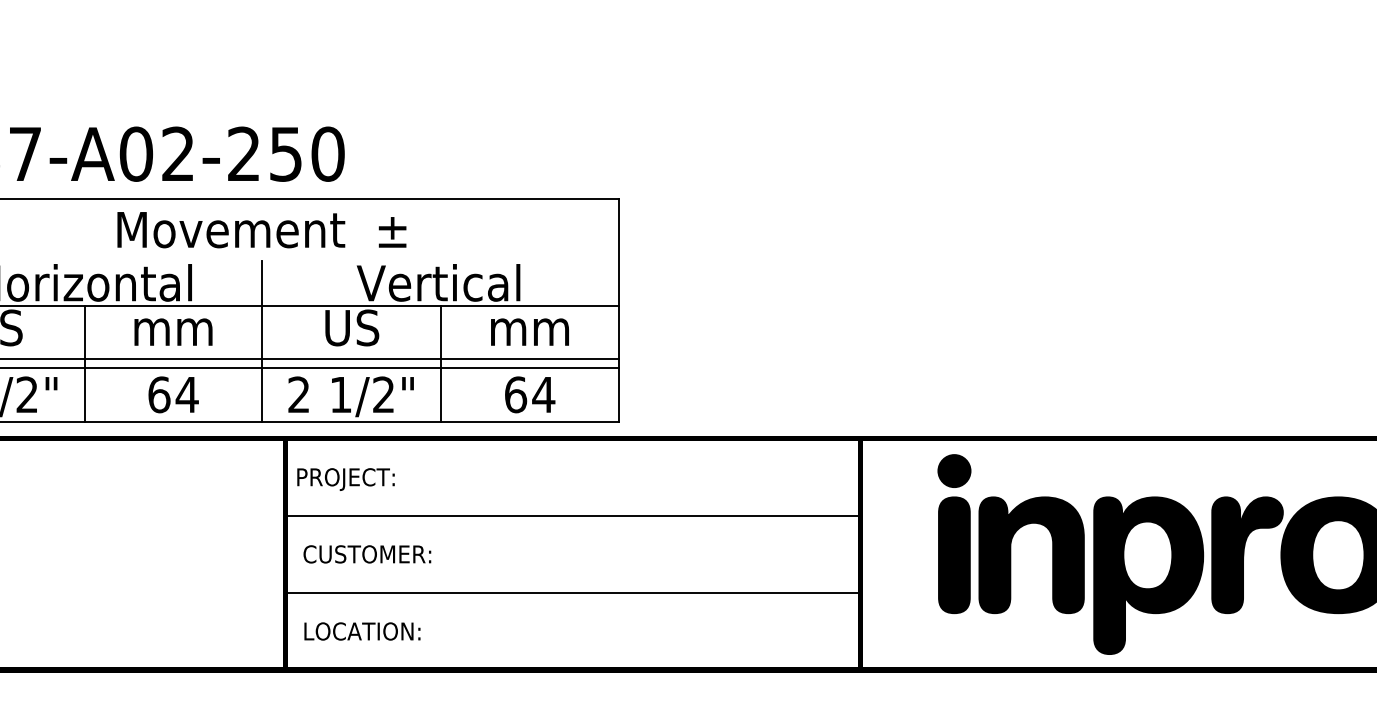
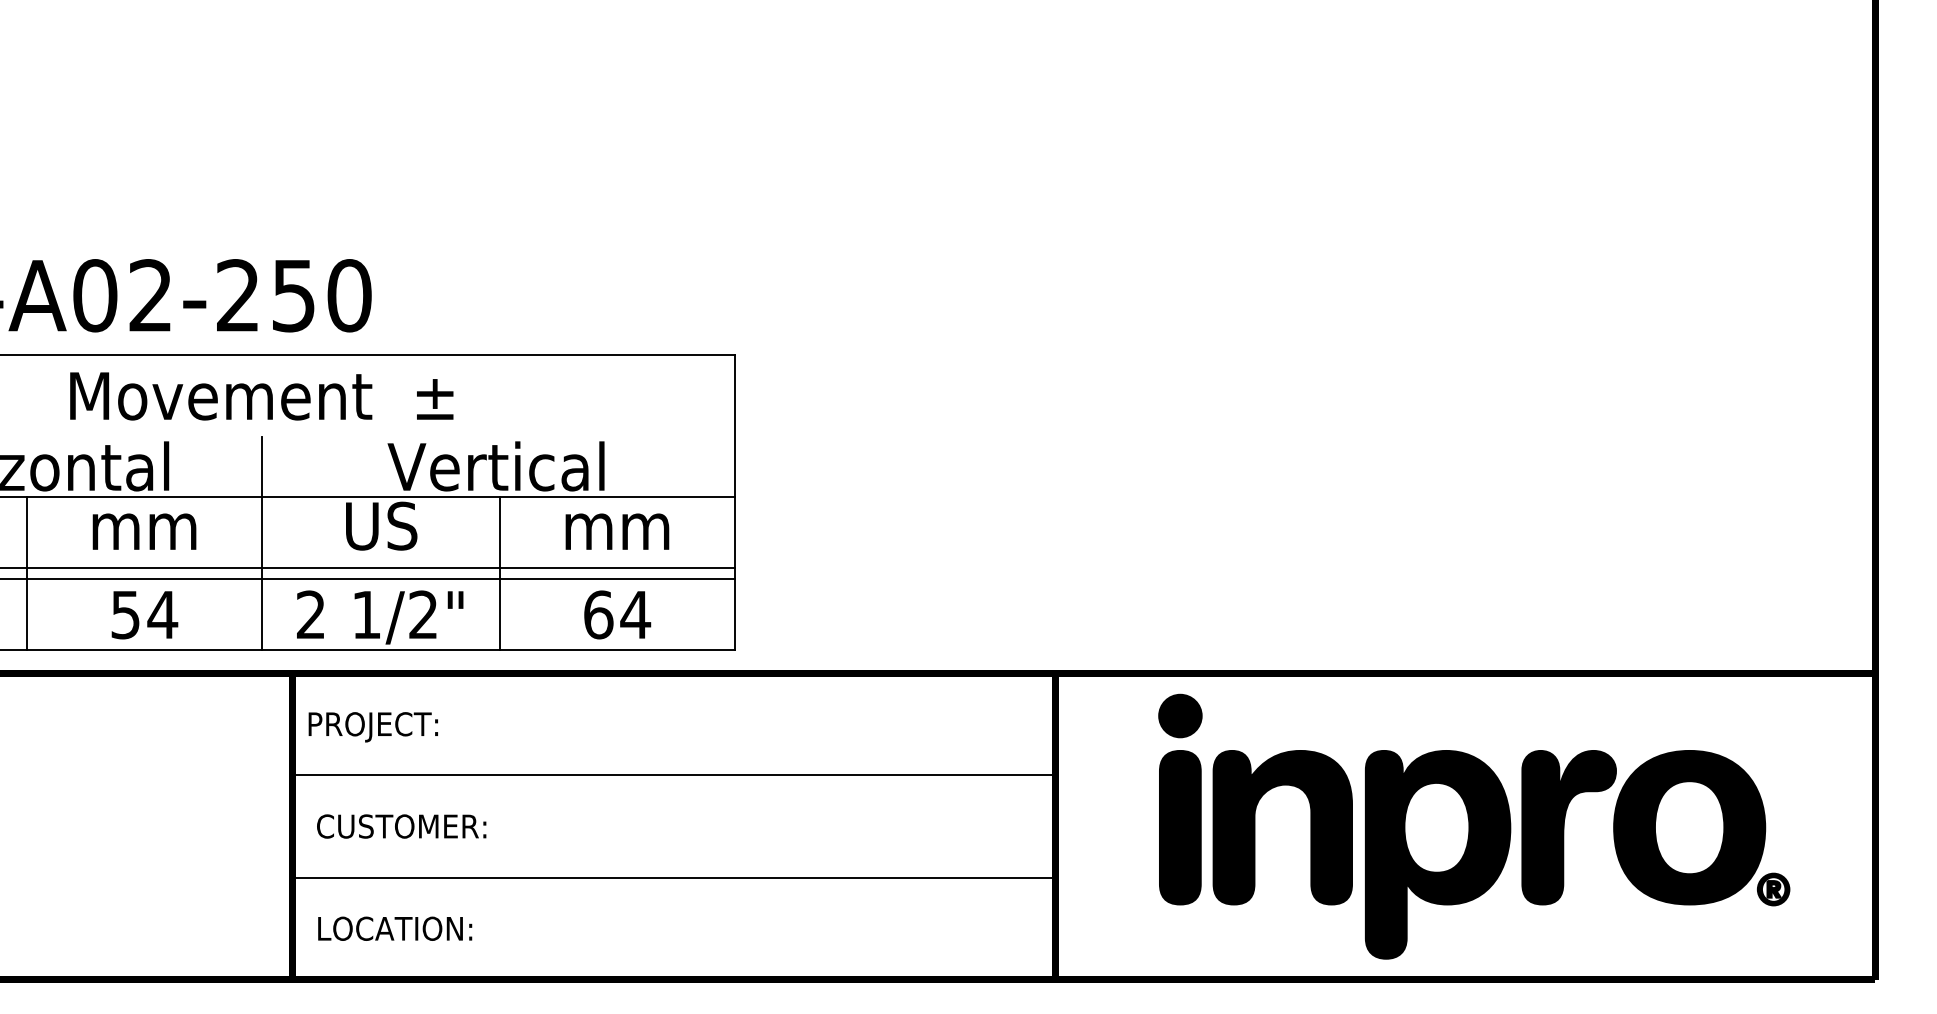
text: (159, 394) -> (125, 614), 64 -> 54

